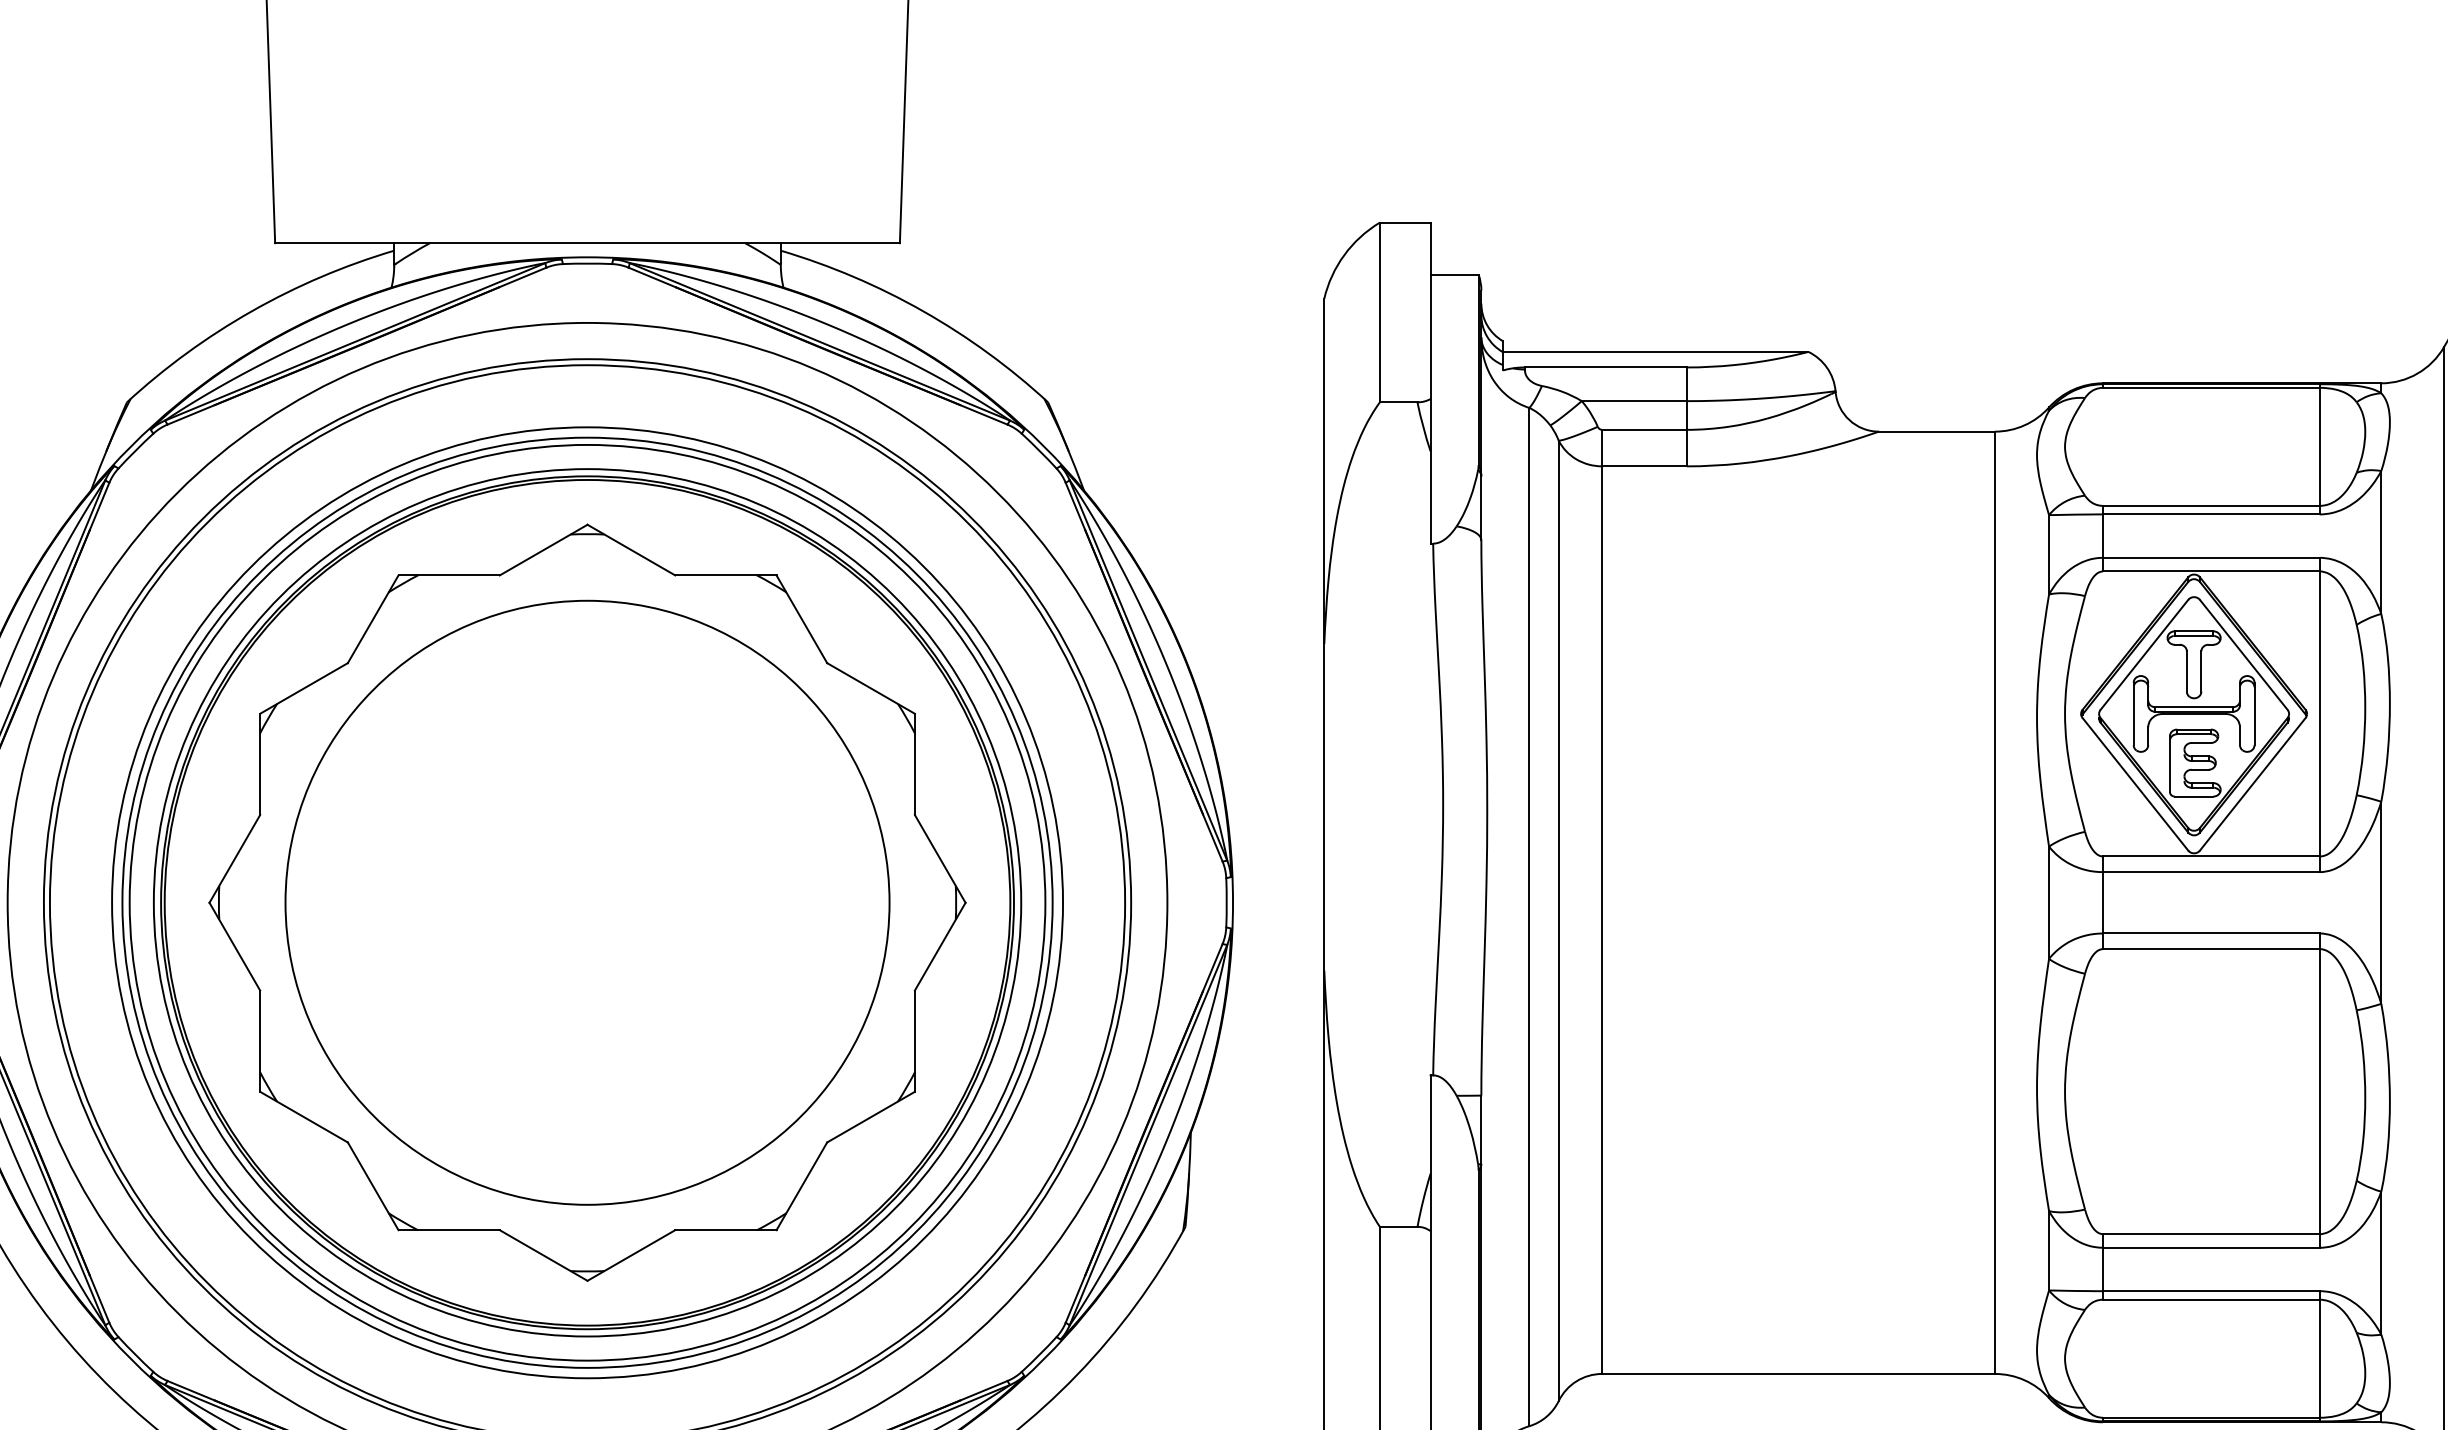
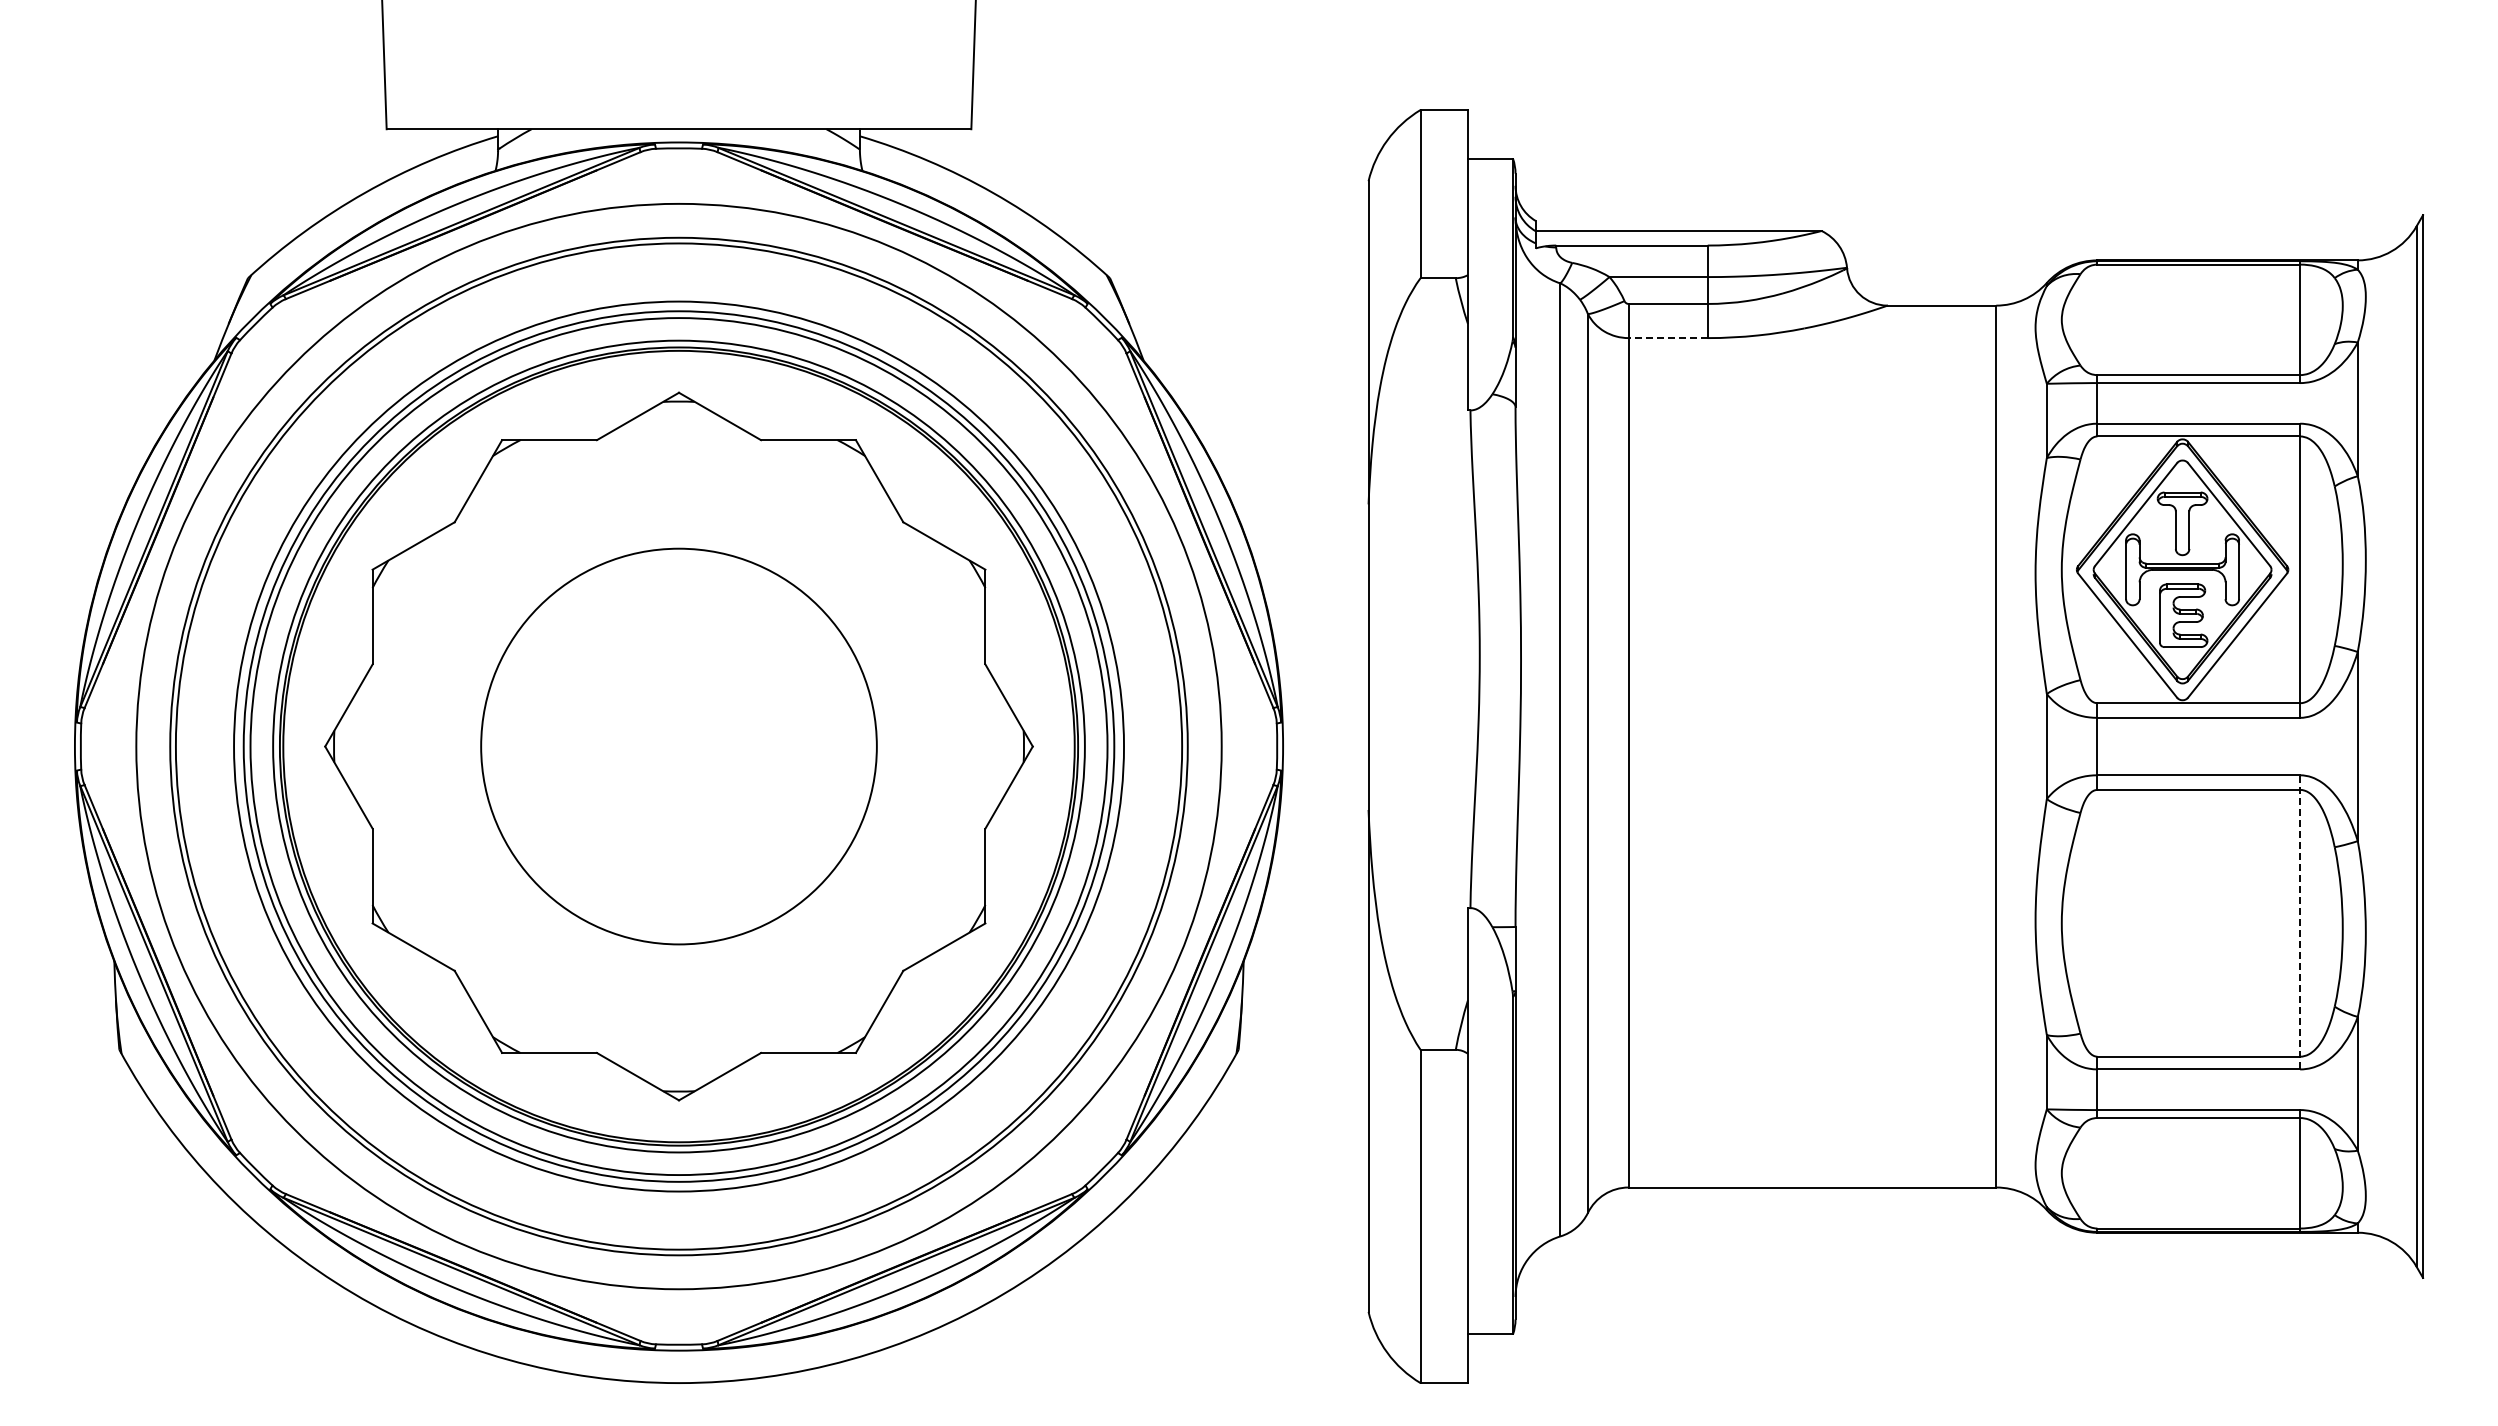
line: (1644, 466) -> (1668, 338), solid -> dashed
circle: (586, 902) -> (678, 746), size x0.7
line: (2320, 1089) -> (2300, 921), solid -> dashed

